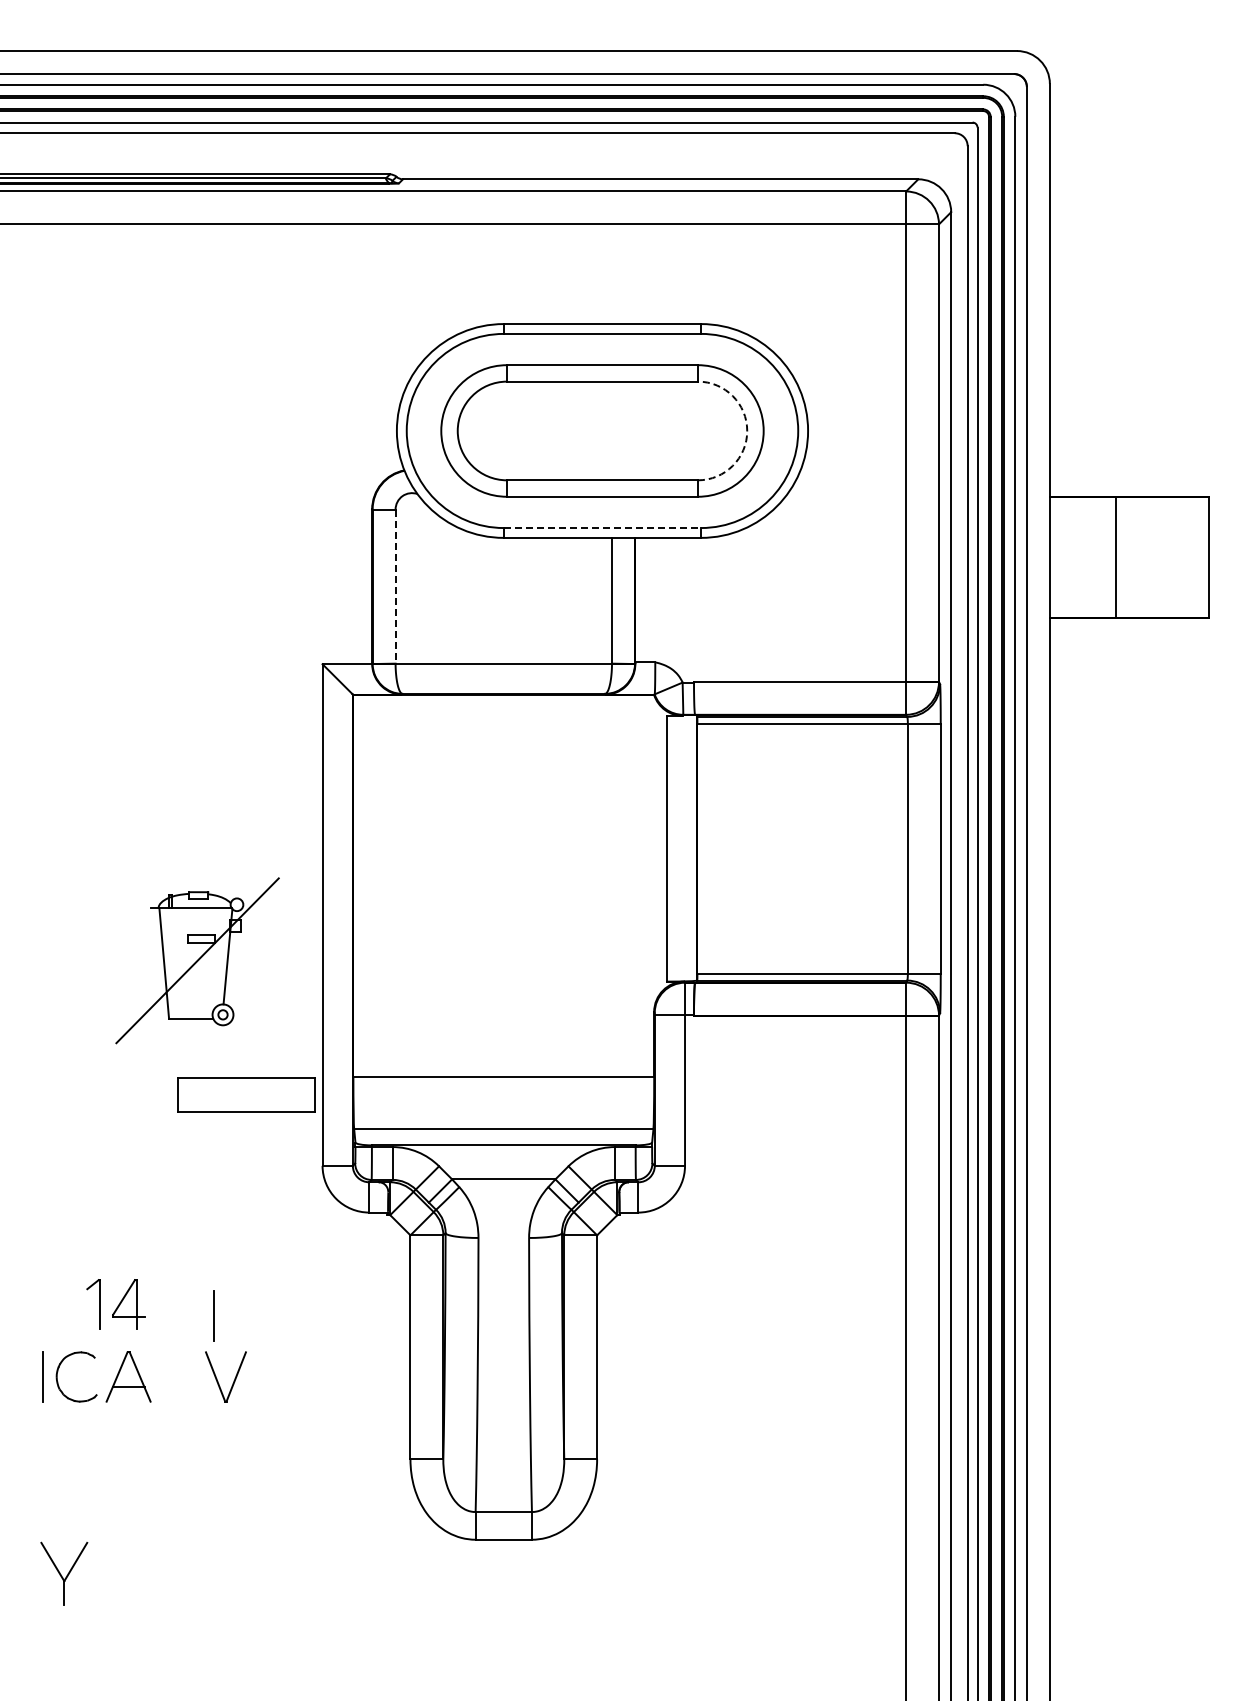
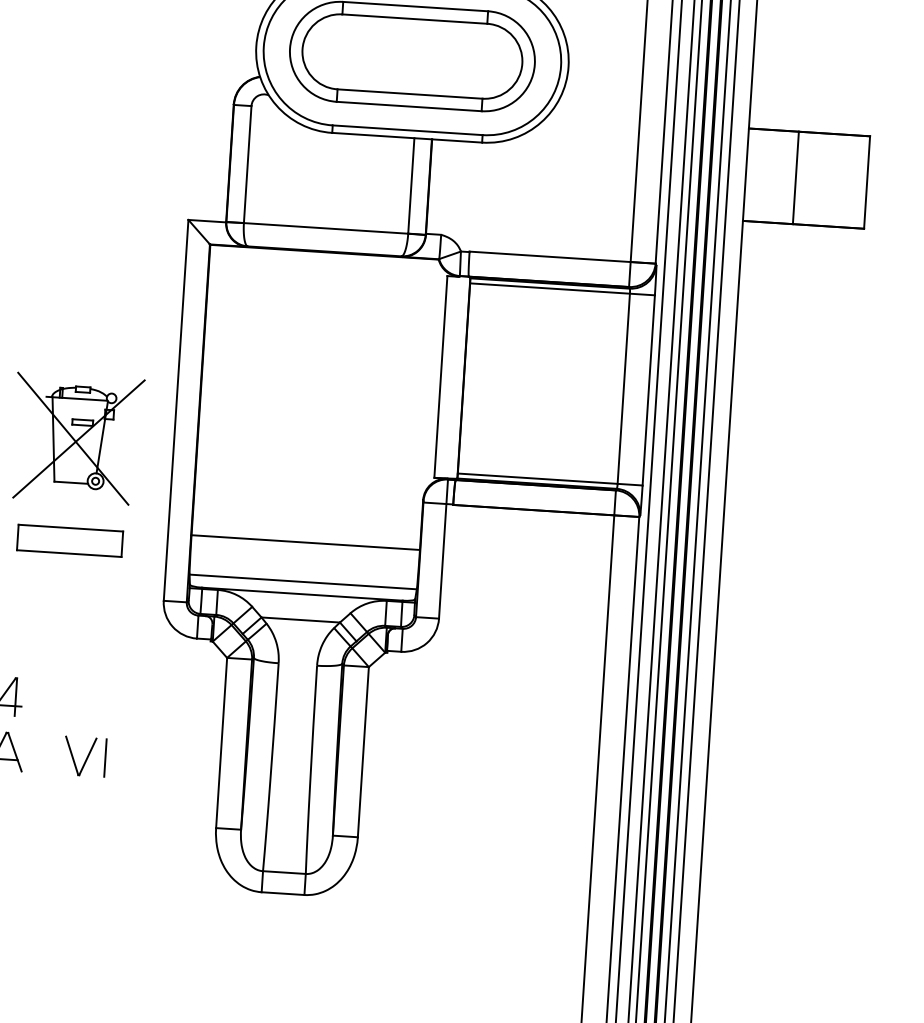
arc: (747, 430) -> (522, 63), dashed -> solid
line: (602, 528) -> (407, 130), dashed -> solid
line: (395, 587) -> (247, 165), dashed -> solid
line: (189, 960) -> (72, 438), added
part: (246, 1094) -> (70, 540), moved
line: (213, 1315) -> (104, 757), moved

